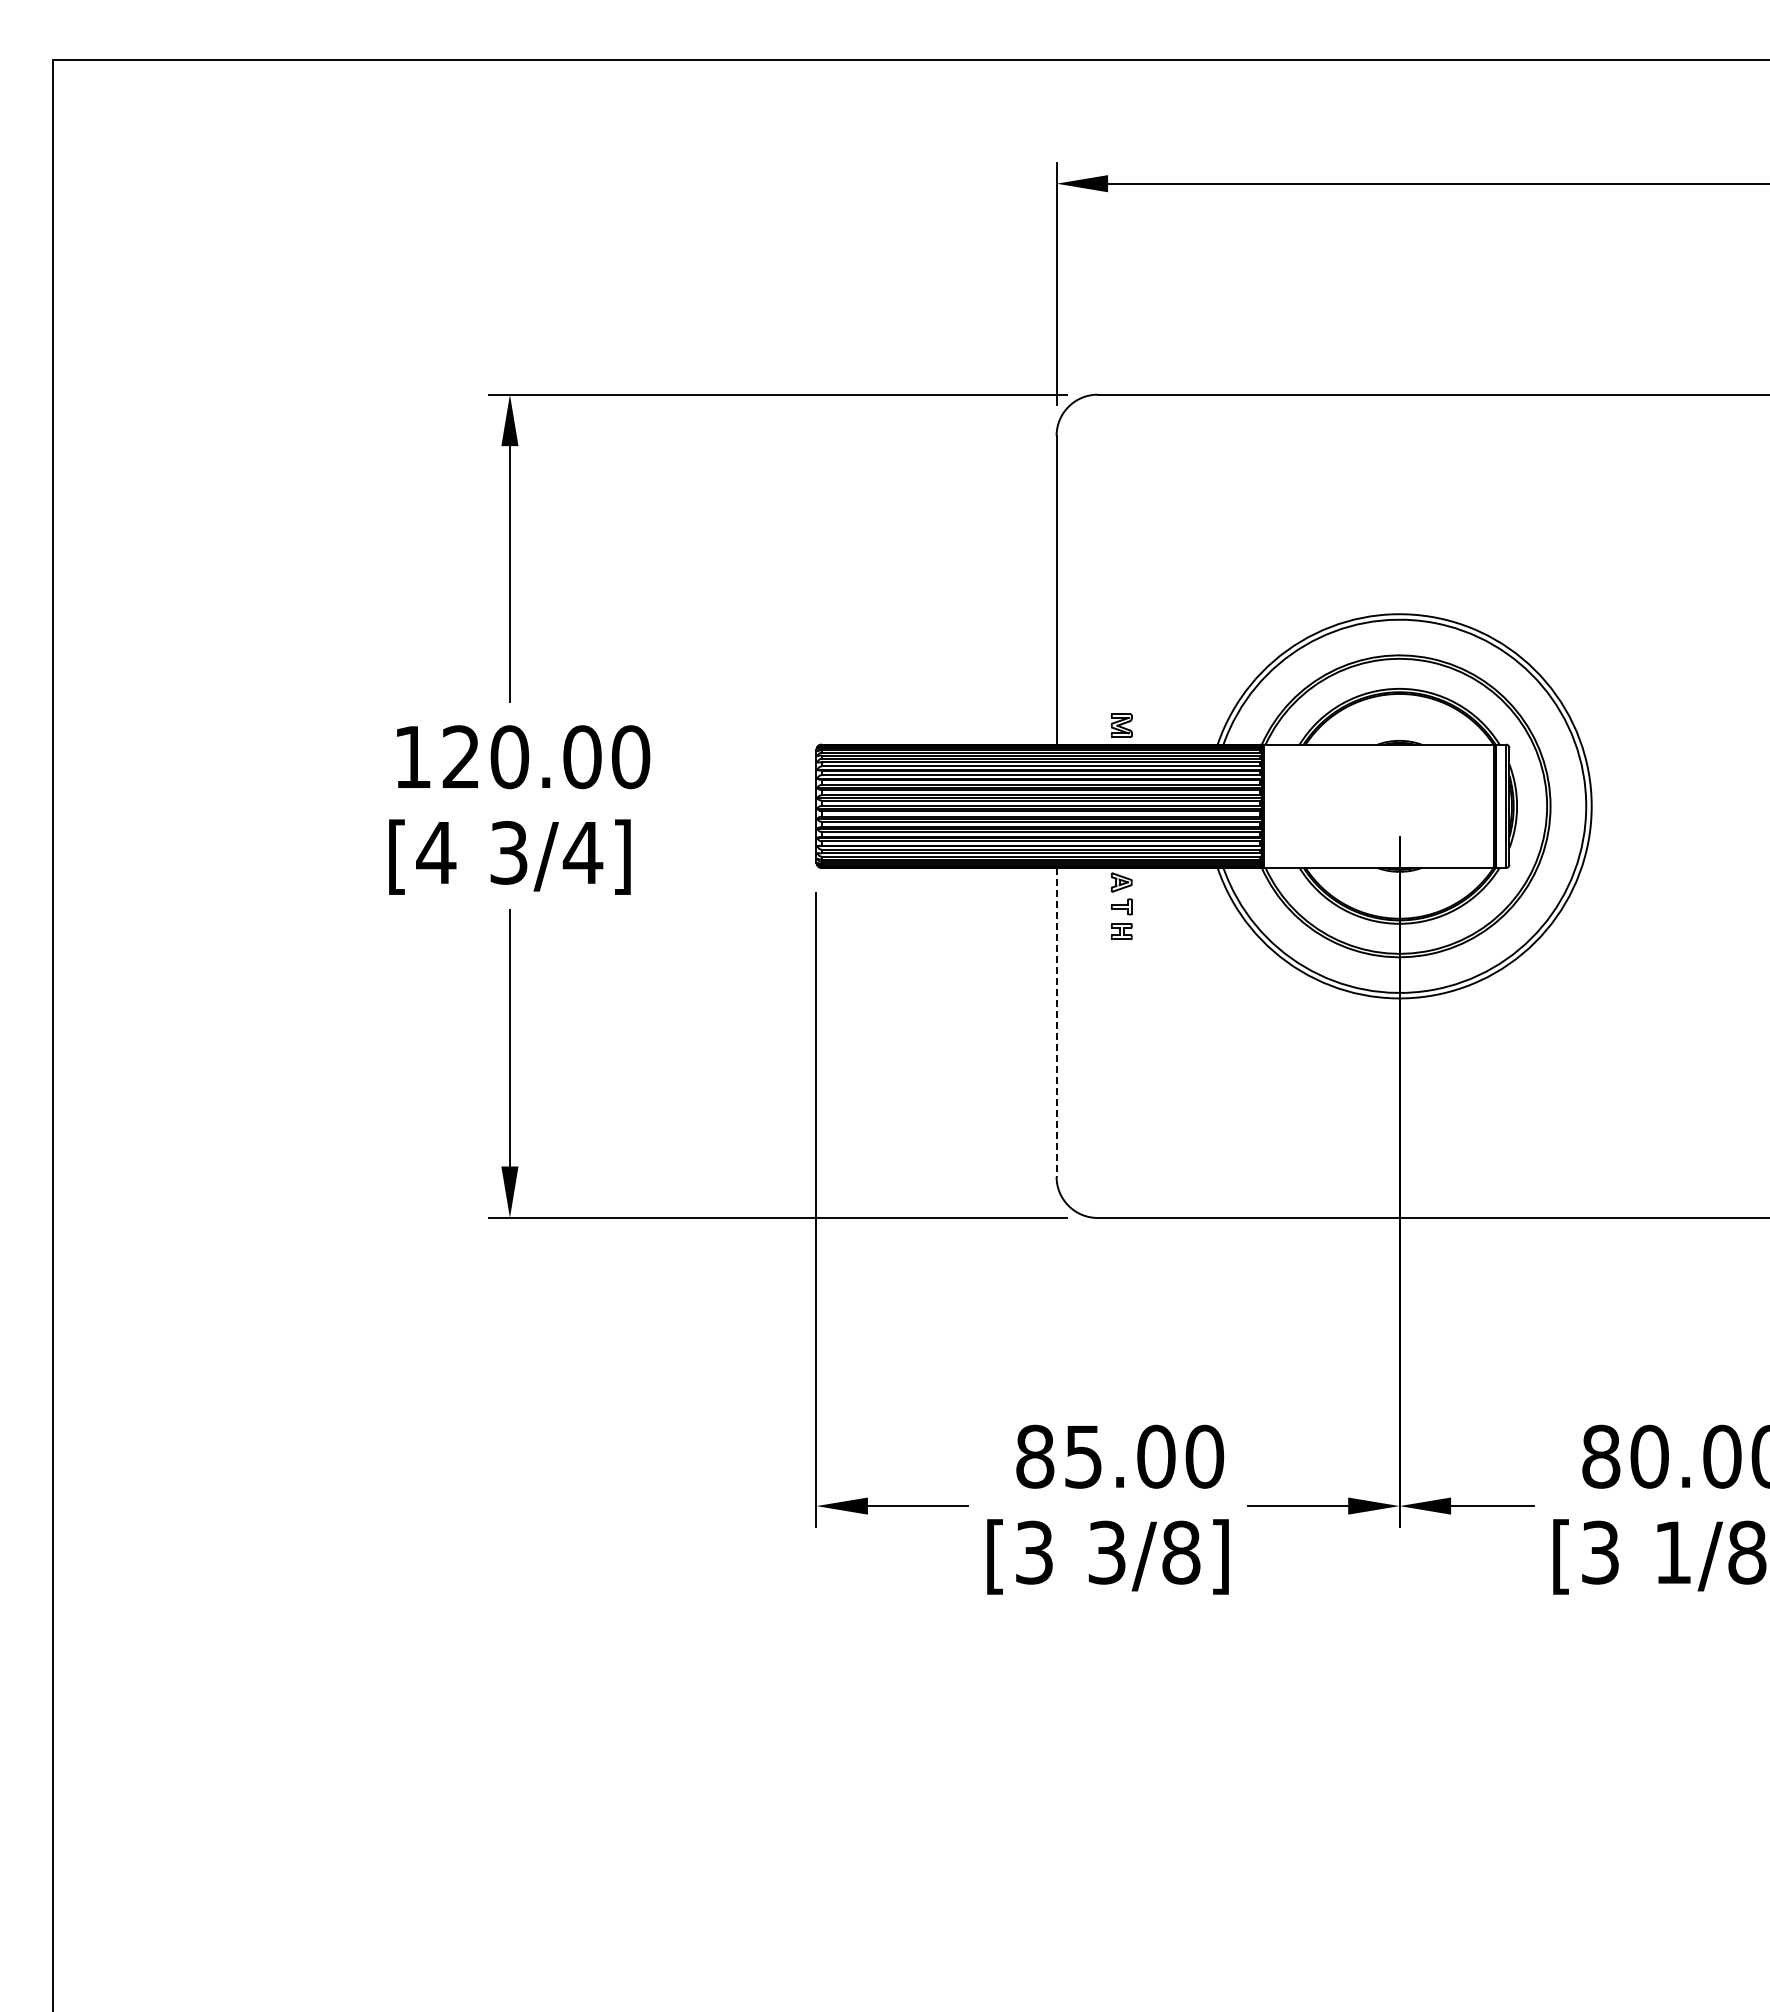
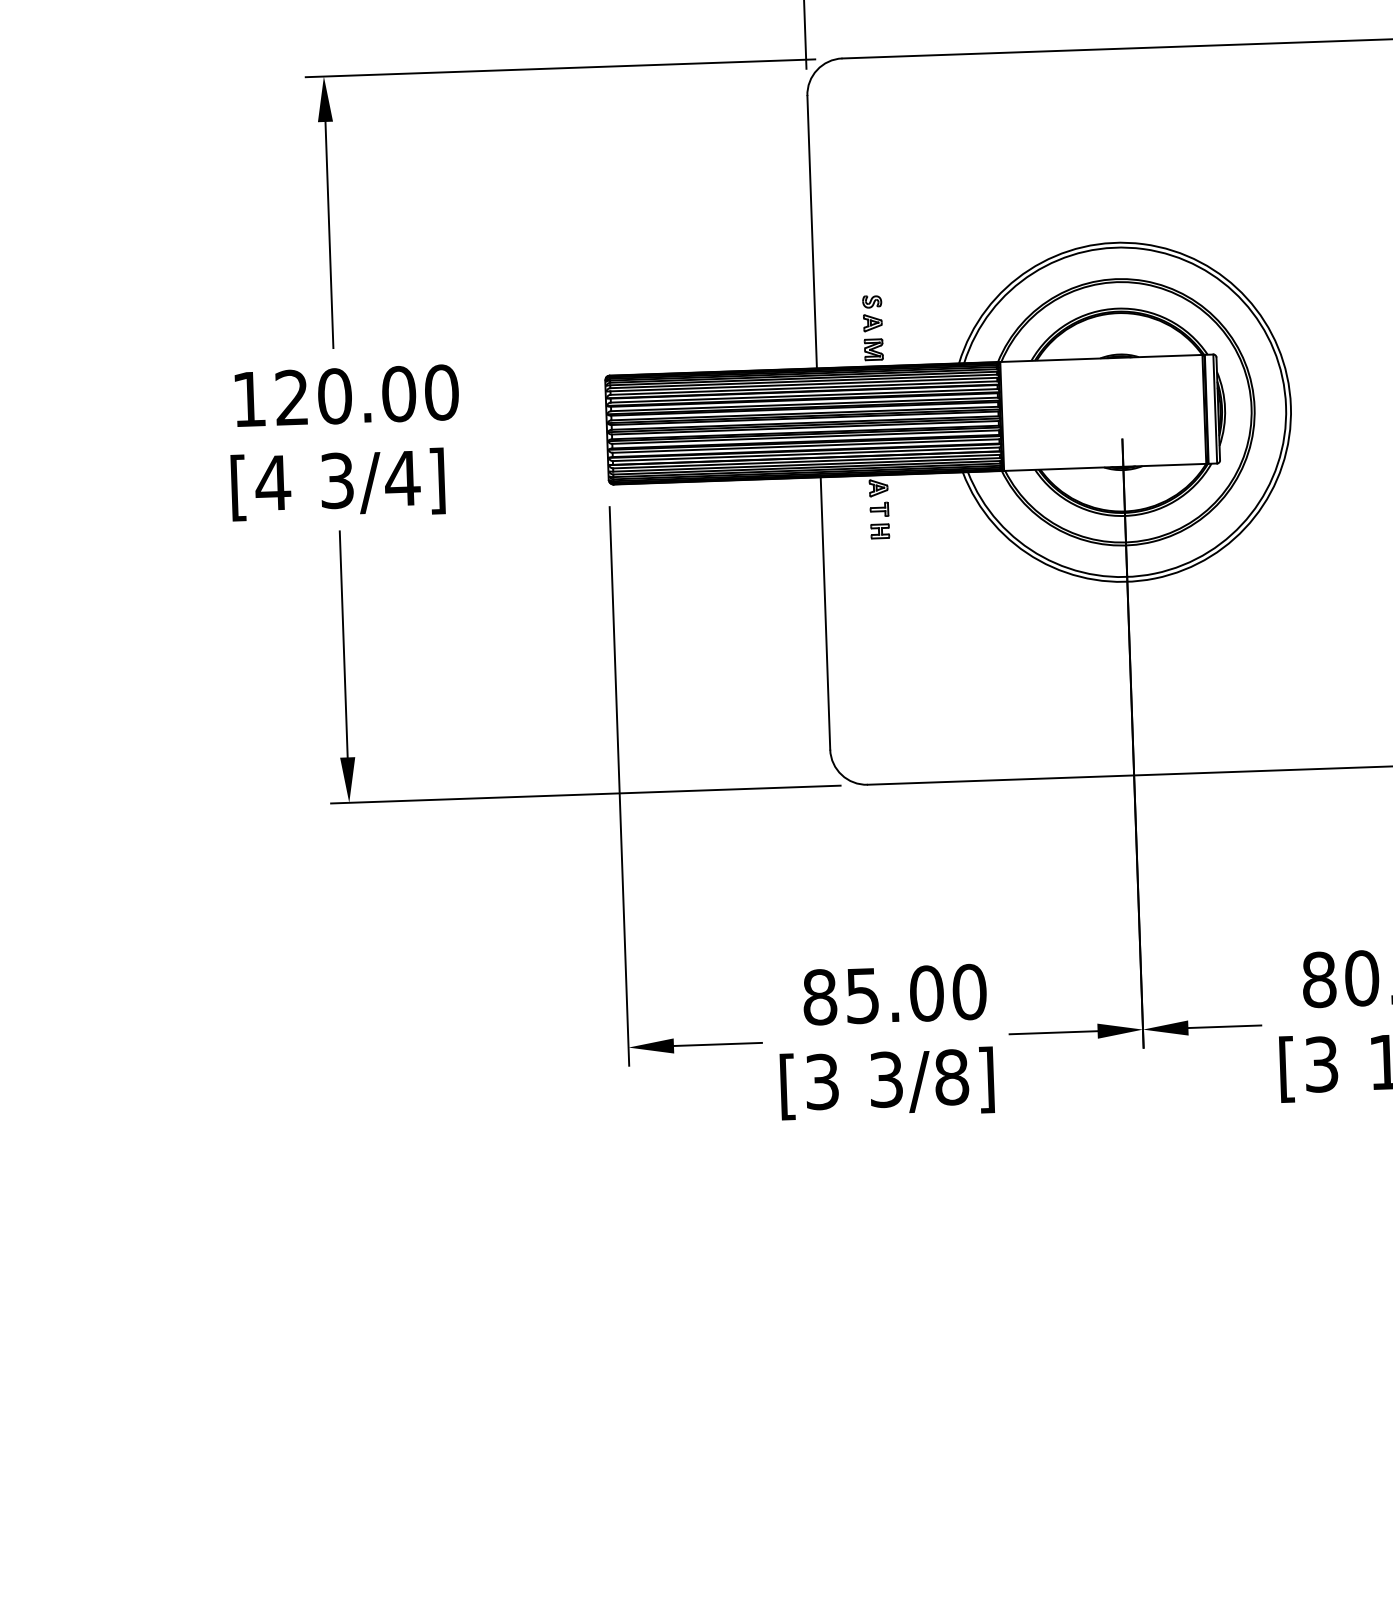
part: (1121, 684) -> (872, 313), added
line: (1056, 1022) -> (825, 613), dashed -> solid

